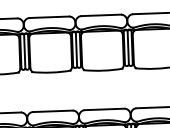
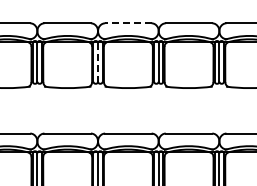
line: (100, 15) -> (127, 23), solid -> dashed
line: (76, 49) -> (98, 62), solid -> dashed

